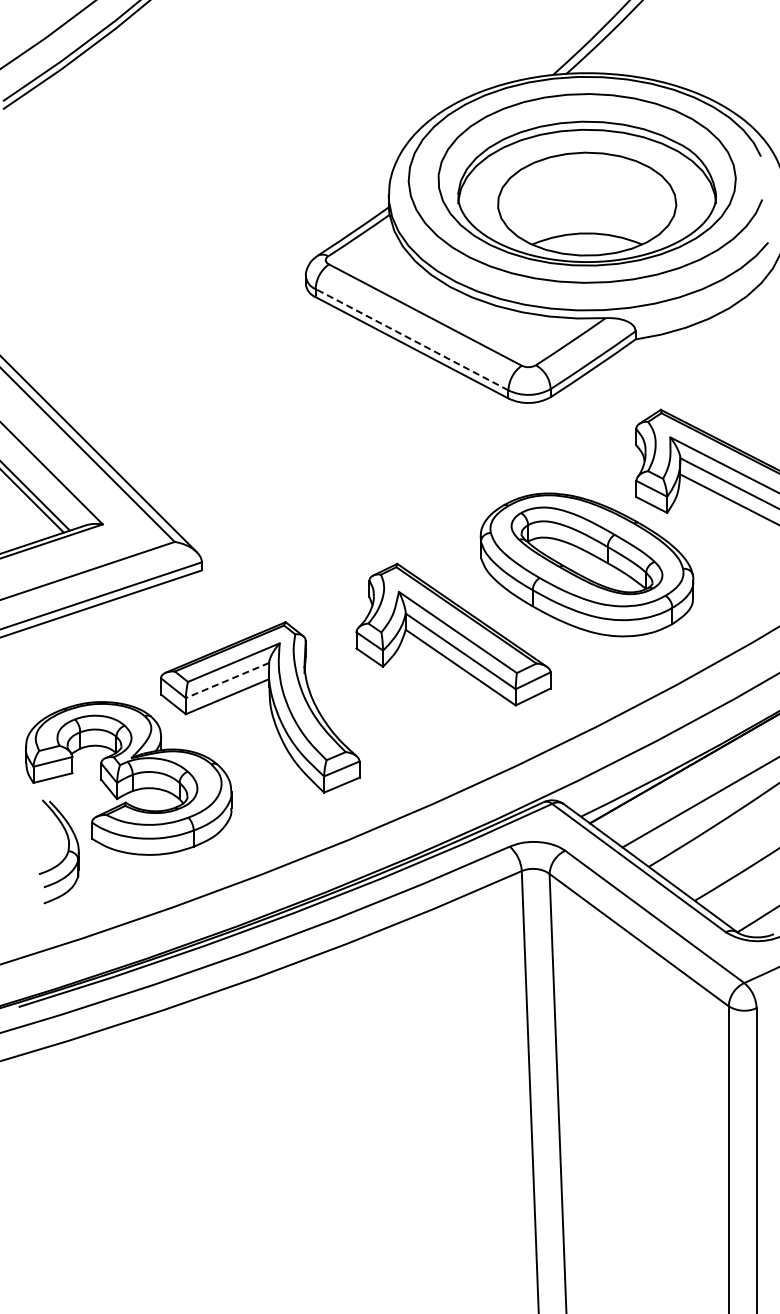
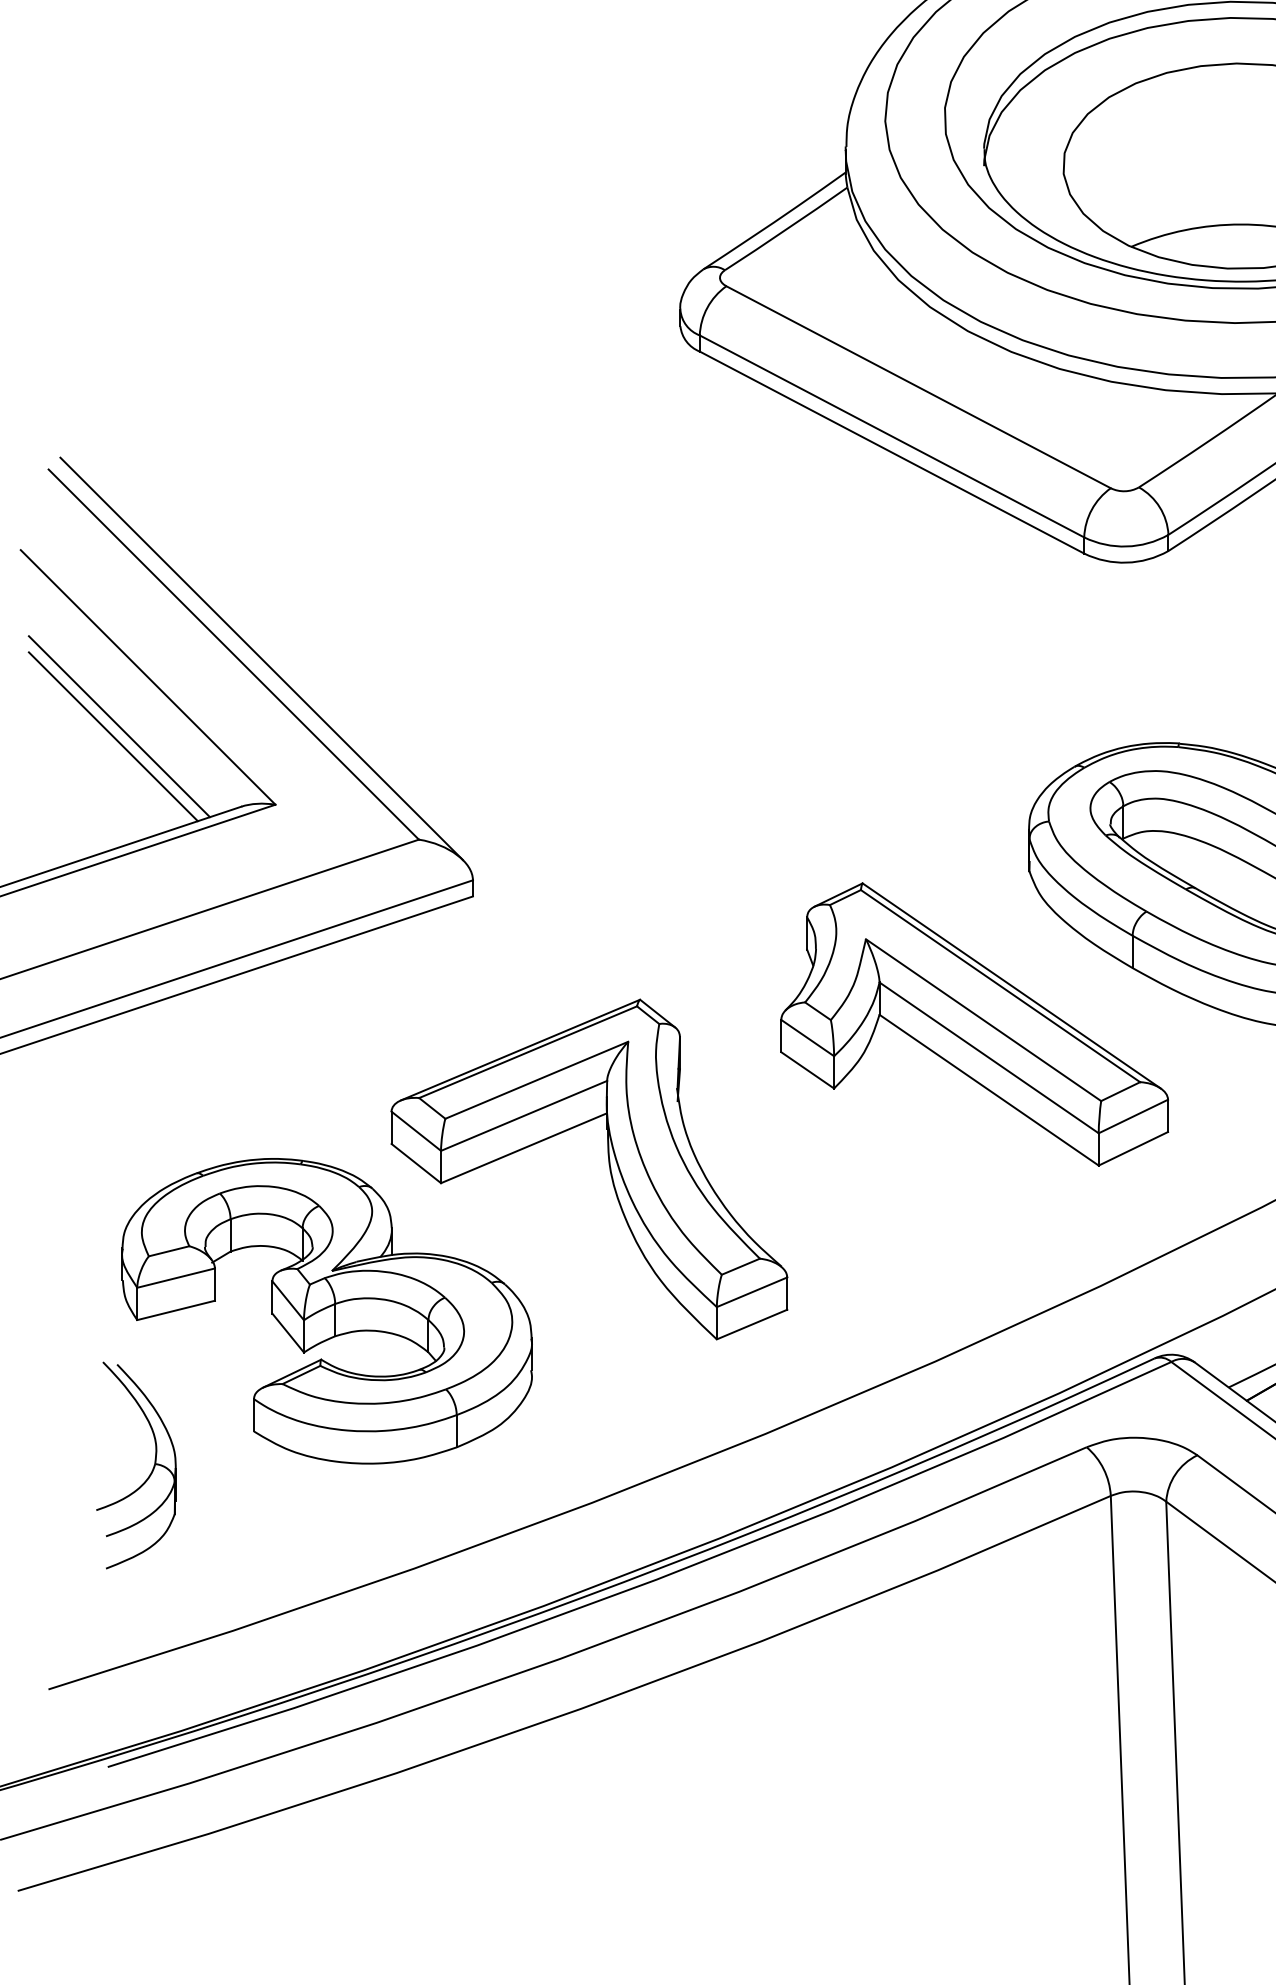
line: (412, 339) -> (892, 436), dashed -> solid
line: (227, 680) -> (524, 1115), dashed -> solid
part: (65, 855) -> (149, 1472), moved

